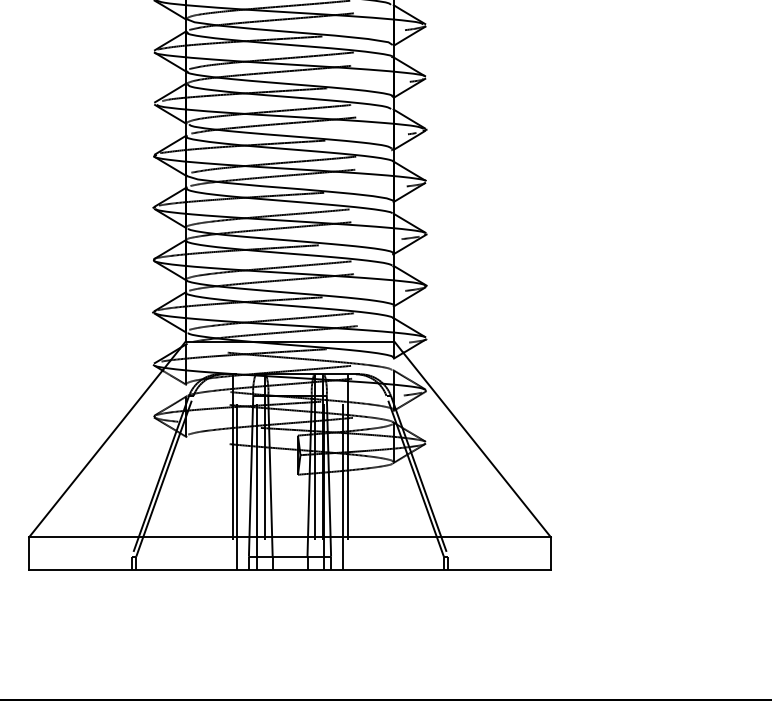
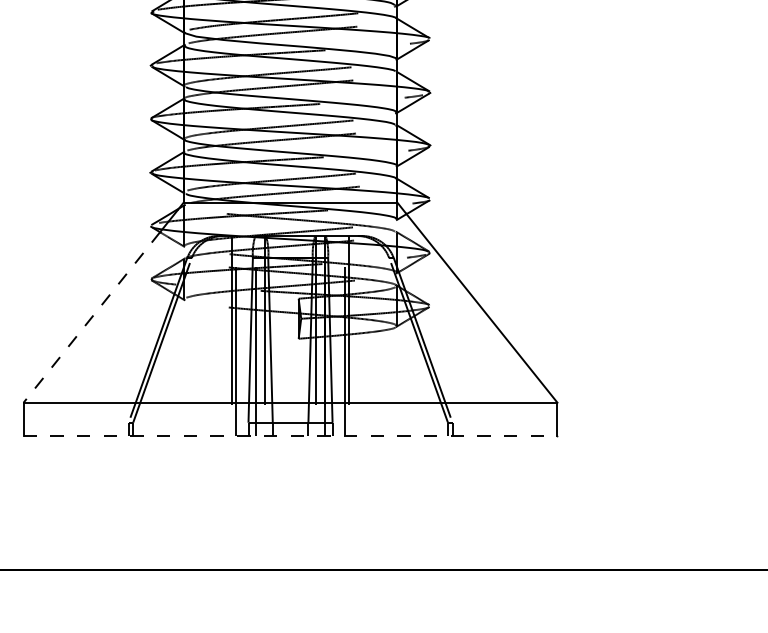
line: (95, 453) -> (91, 317), solid -> dashed
line: (290, 569) -> (291, 435), solid -> dashed

